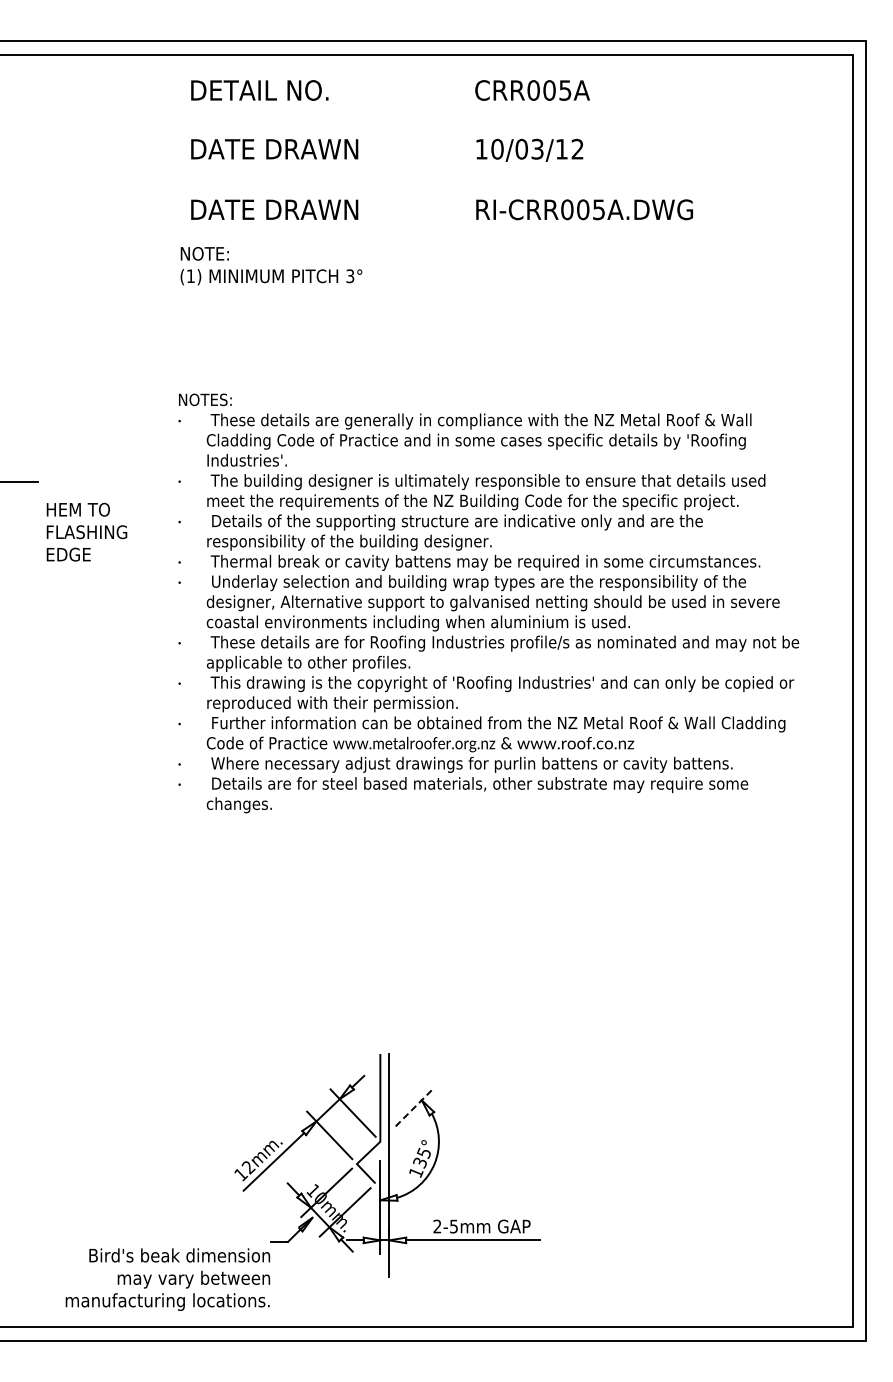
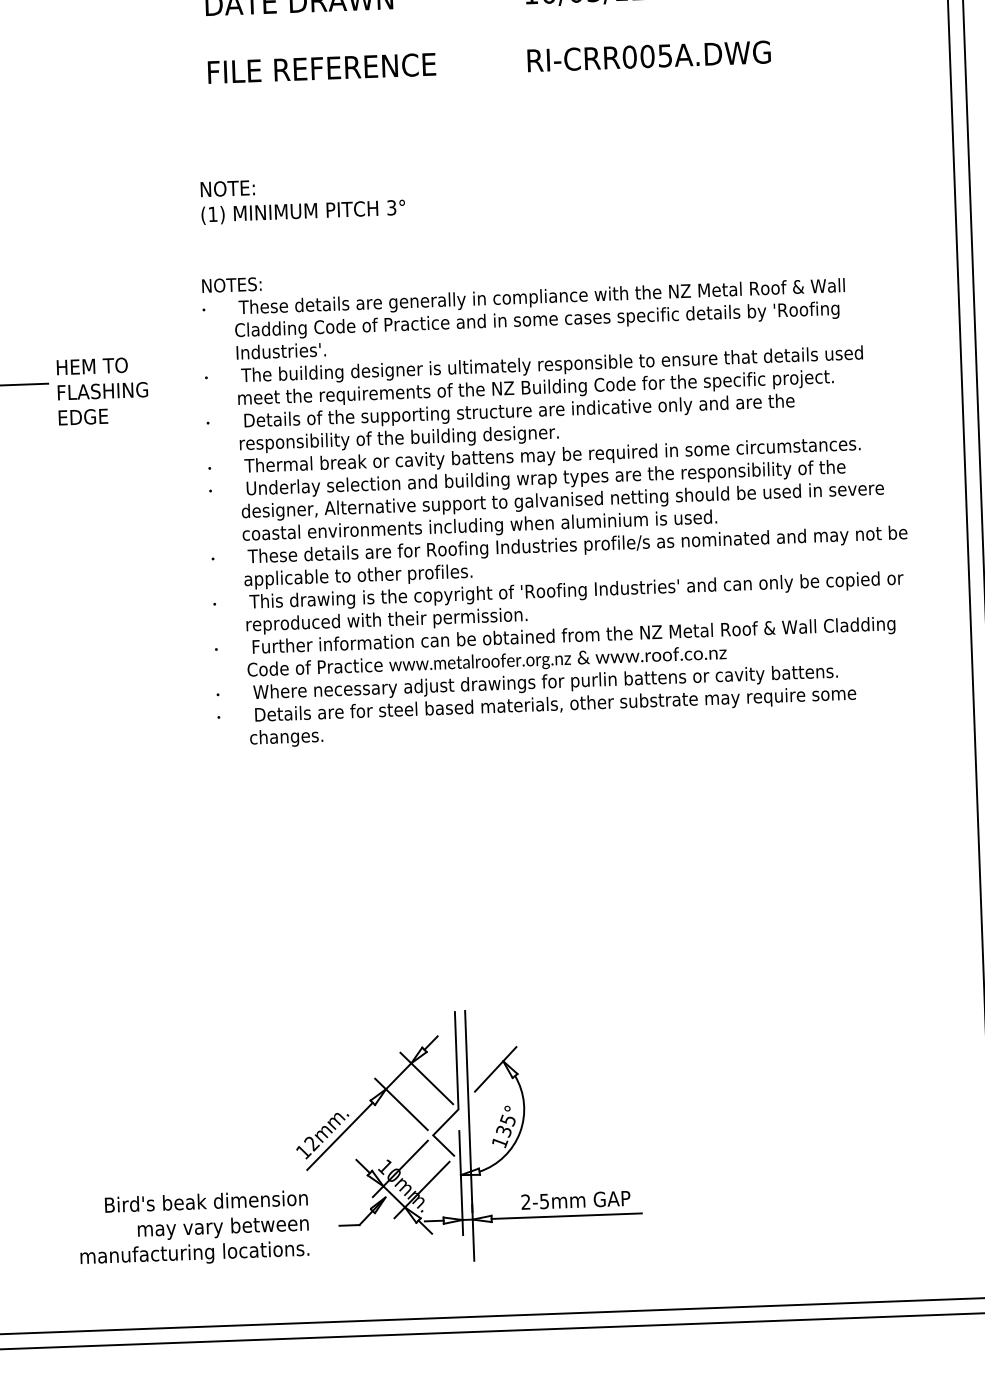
text: (293, 209) -> (322, 68), DATE DRAWN -> FILE REFERENCE
text: (271, 266) -> (302, 200), moved
text: (86, 531) -> (102, 390), moved
line: (415, 1106) -> (496, 1068), dashed -> solid
text: (167, 1279) -> (193, 1228), moved

